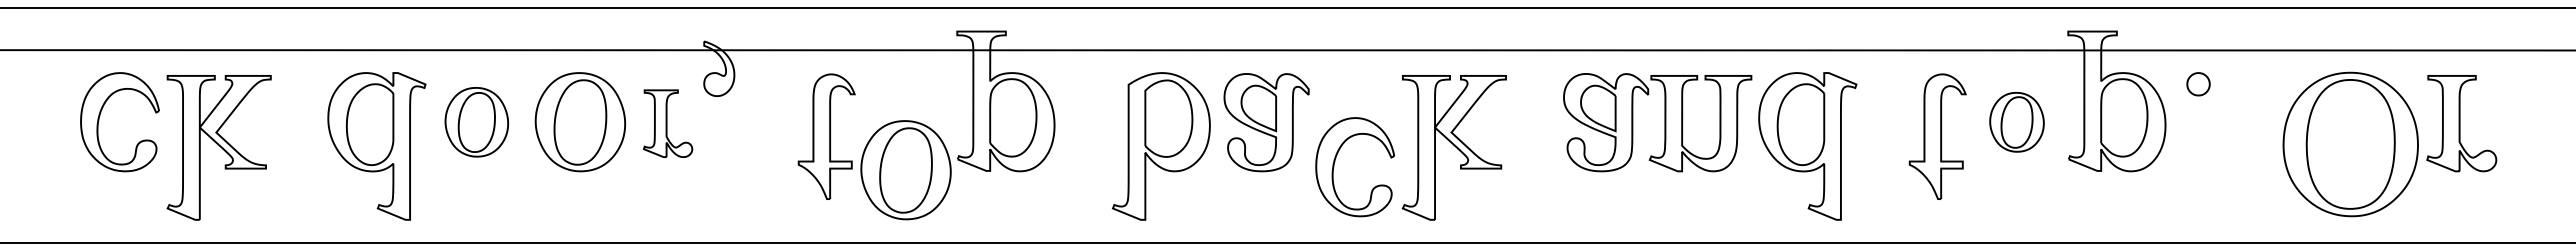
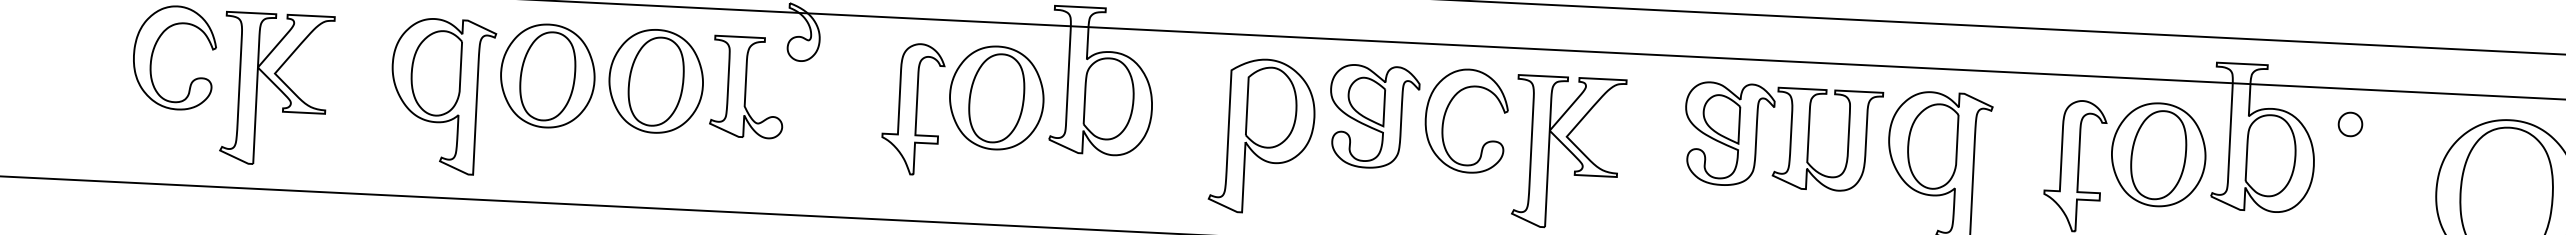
part: (476, 122) -> (547, 76), size x1.43
part: (2016, 122) -> (2158, 155), size x1.67
part: (667, 123) -> (747, 87), size x1.43
part: (1335, 161) -> (1446, 114), moved
part: (905, 170) -> (996, 98), moved

